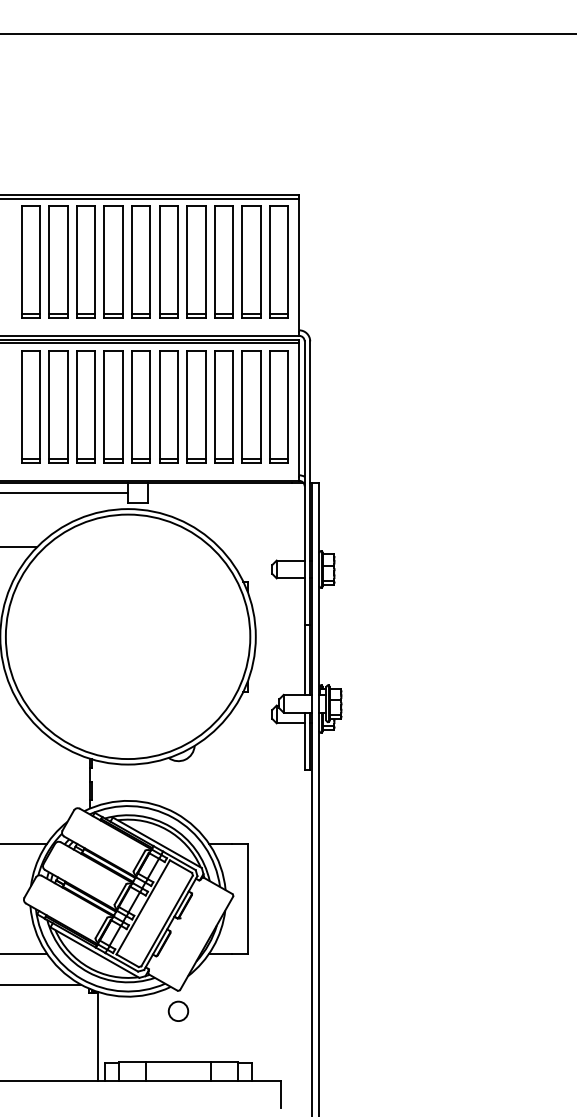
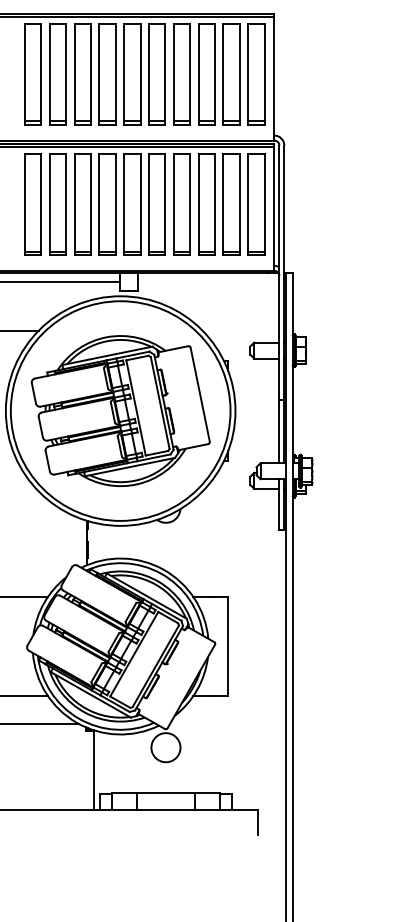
part: (128, 636) -> (121, 410), added
circle: (178, 1011) -> (165, 747), size x1.67

